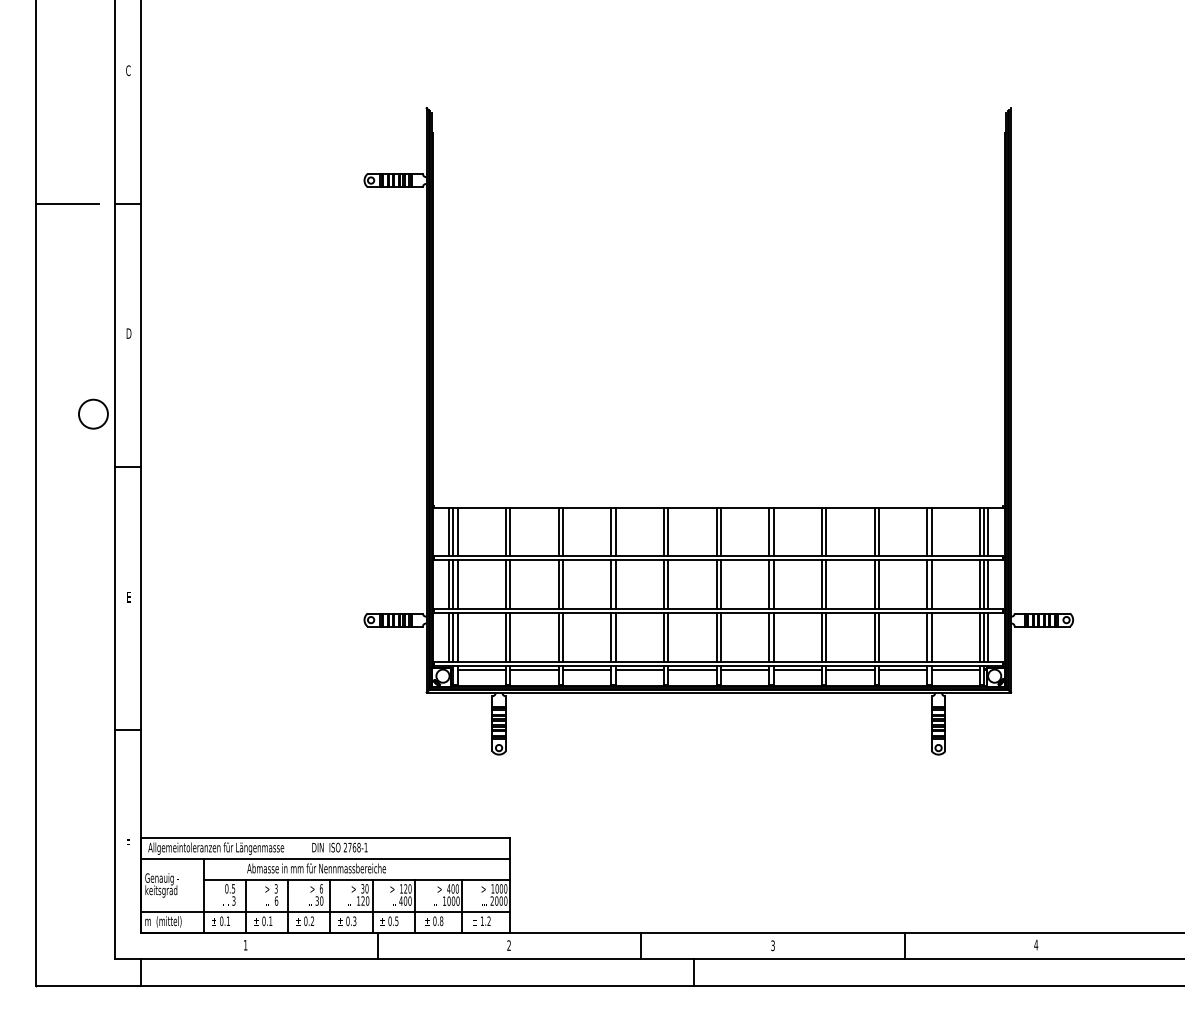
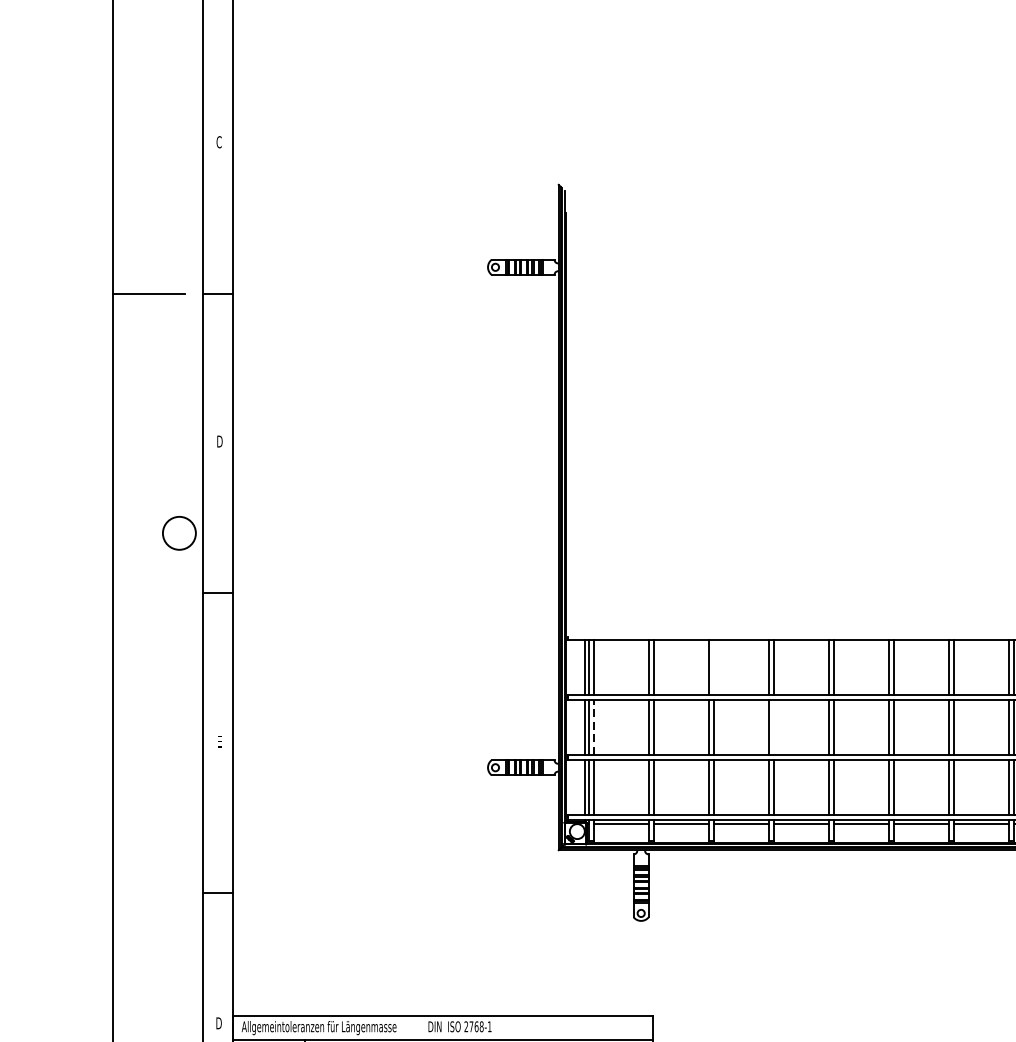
line: (562, 531) -> (713, 666), removed
line: (457, 584) -> (593, 727), solid -> dashed
line: (615, 584) -> (773, 727), removed
text: (128, 844) -> (219, 1023), F -> D

